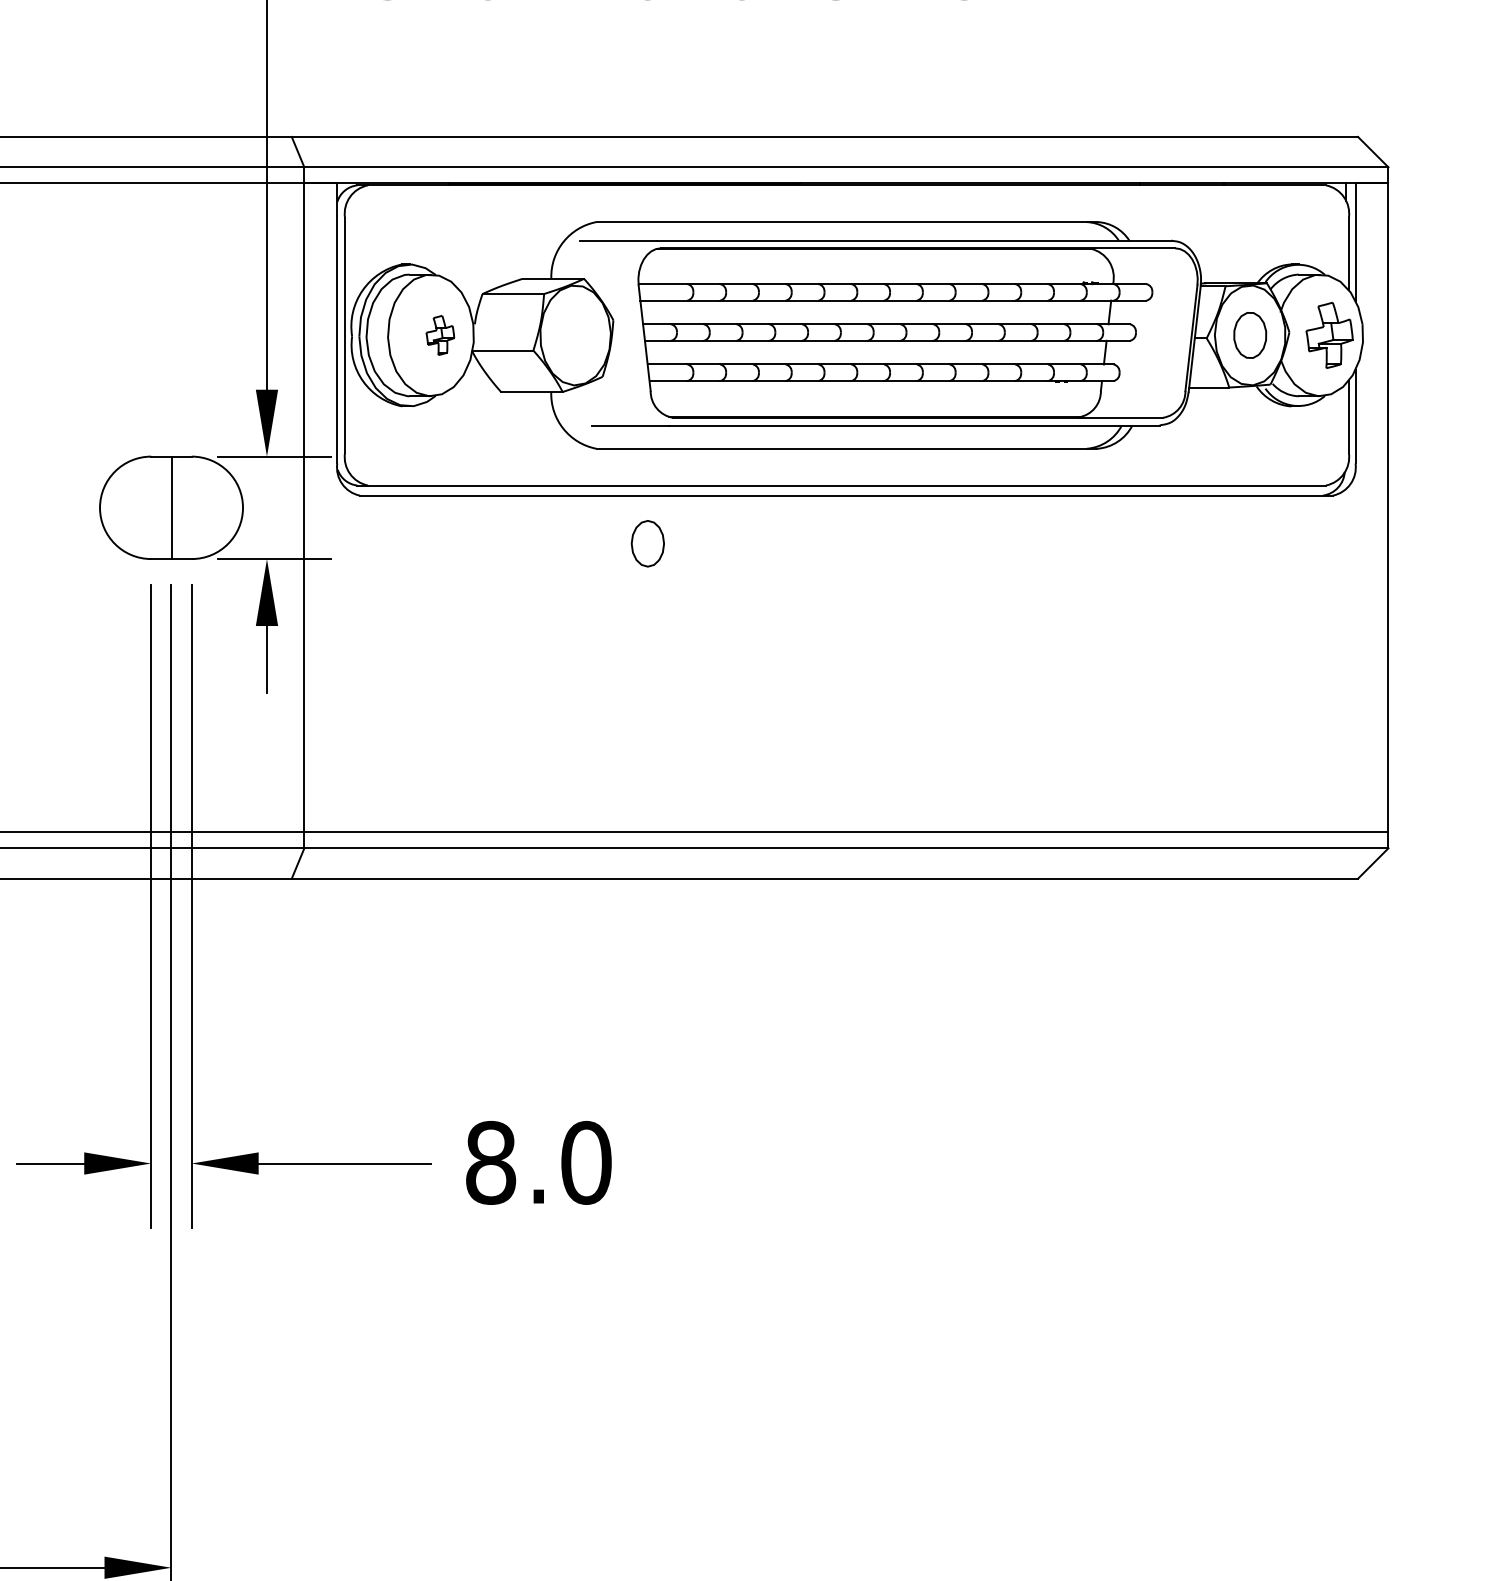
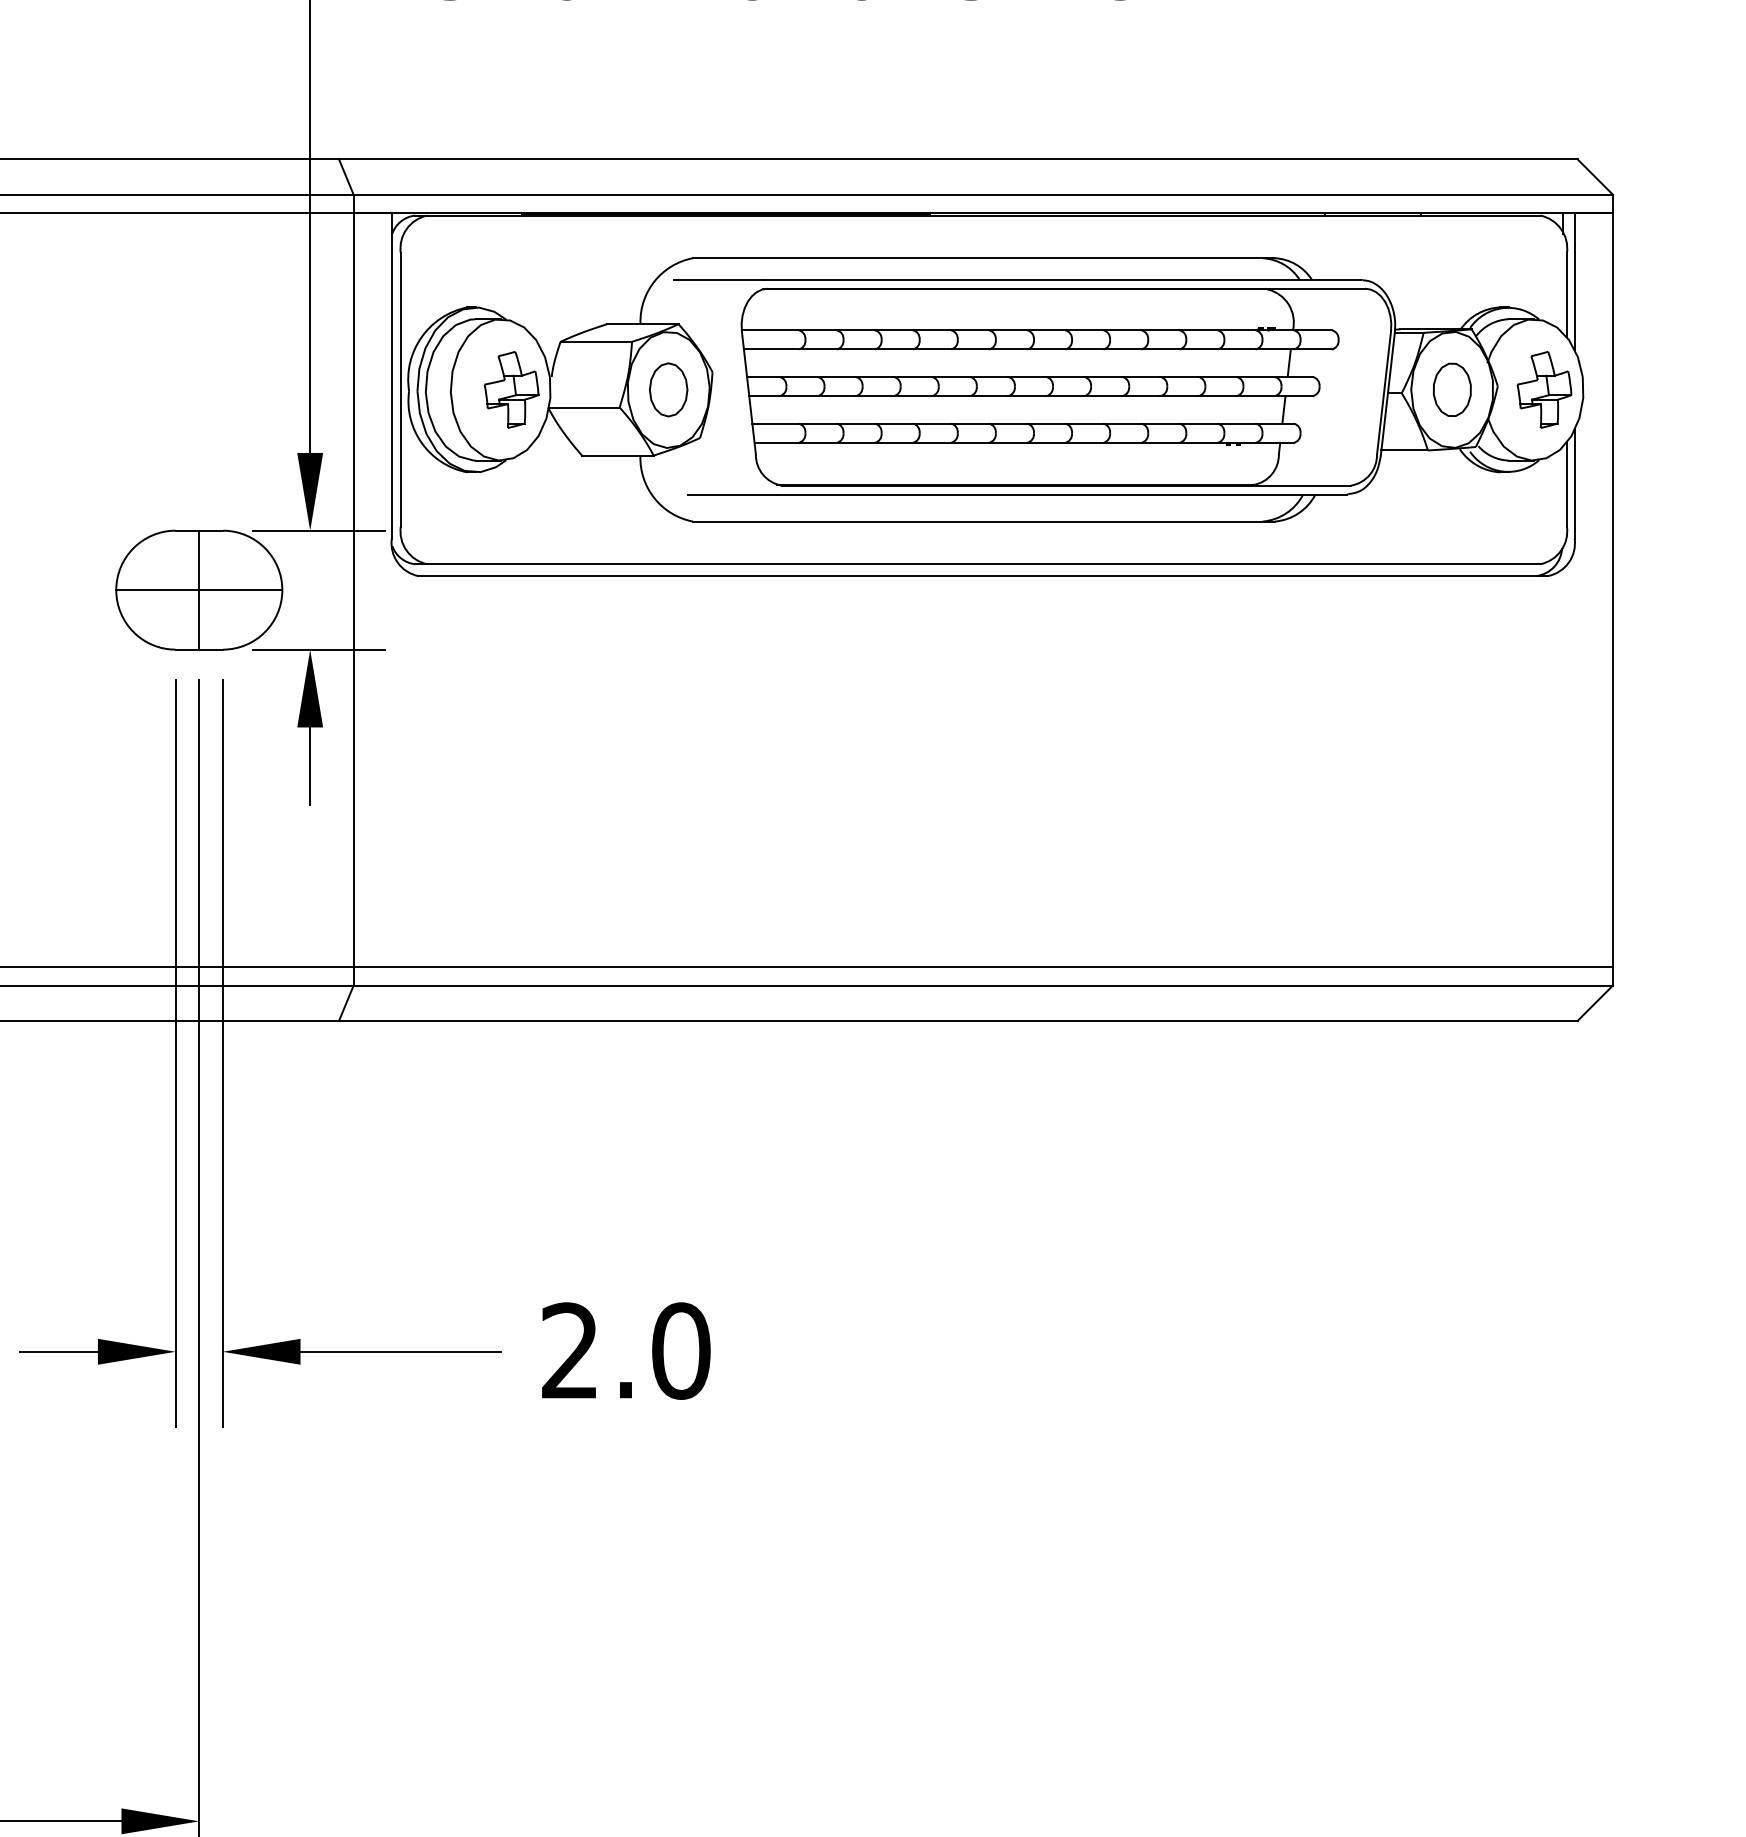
part: (440, 335) -> (511, 389), size x1.67
line: (171, 508) -> (199, 590), added
part: (647, 543) -> (668, 389), moved
text: (491, 1162) -> (570, 1350), 8.0 -> 2.0

